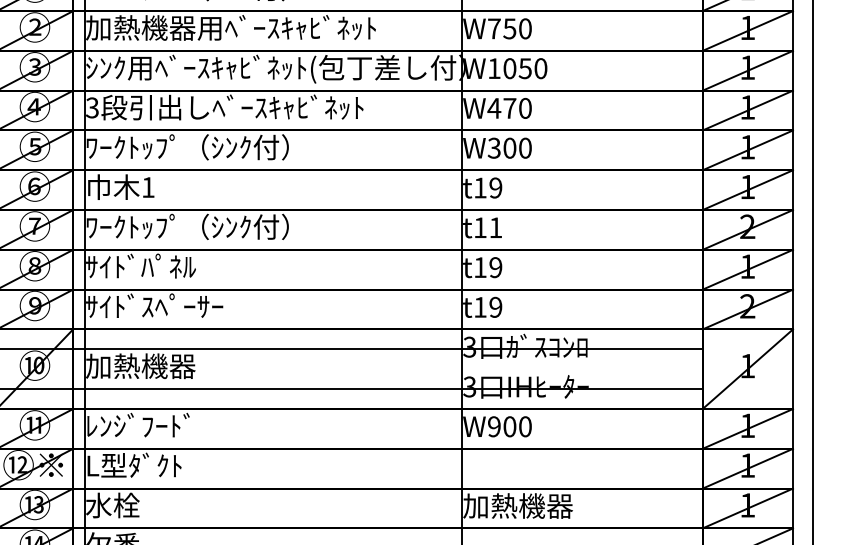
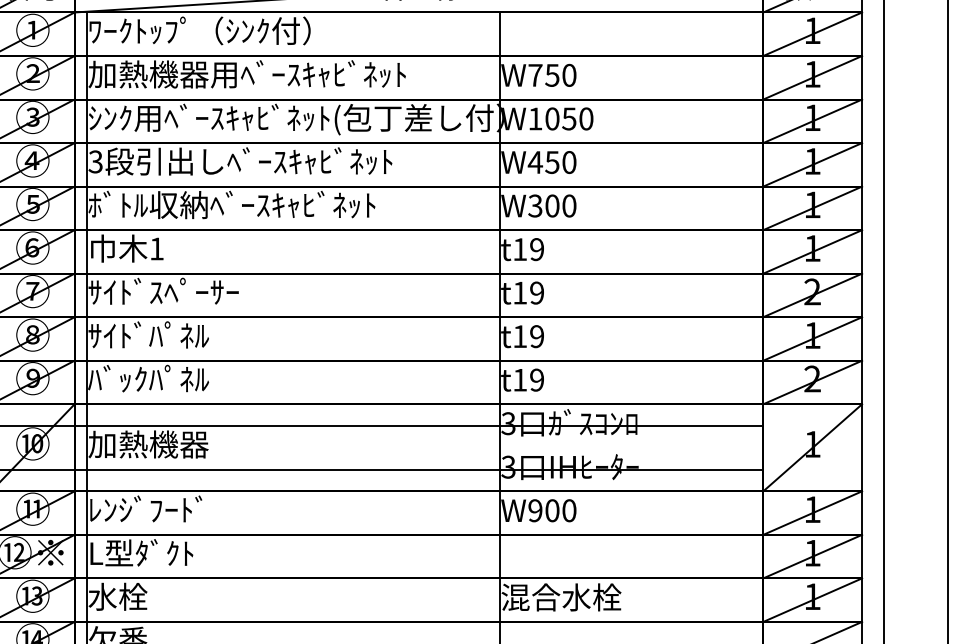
text: (509, 108) -> (552, 162), W470 -> W450
text: (216, 146) -> (231, 204), ﾜｰｸﾄｯﾌﾟ（ｼﾝｸ付） -> ﾎﾞﾄﾙ収納ﾍﾞｰｽｷｬﾋﾞﾈｯﾄ
text: (187, 226) -> (199, 291), ﾜｰｸﾄｯﾌﾟ（ｼﾝｸ付） -> ｻｲﾄﾞｽﾍﾟｰｻｰ
text: (495, 227) -> (536, 292), t11 -> t19
text: (154, 305) -> (163, 378), ｻｲﾄﾞｽﾍﾟｰｻｰ -> ﾊﾞｯｸﾊﾟﾈﾙ
text: (518, 506) -> (561, 597), 加熱機器 -> 混合水栓

